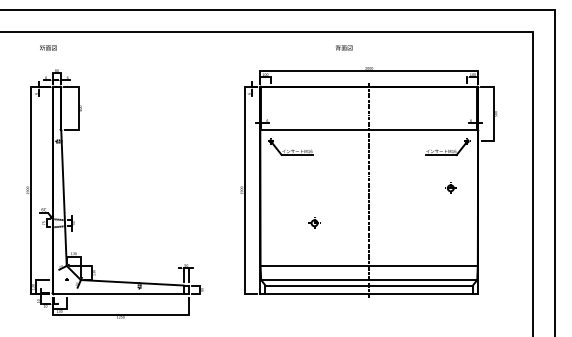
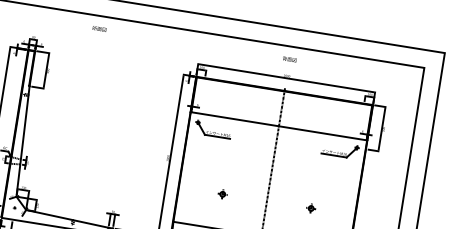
text: (48, 47) -> (99, 28), moved
text: (344, 47) -> (289, 59), moved
part: (450, 187) -> (311, 207), moved

